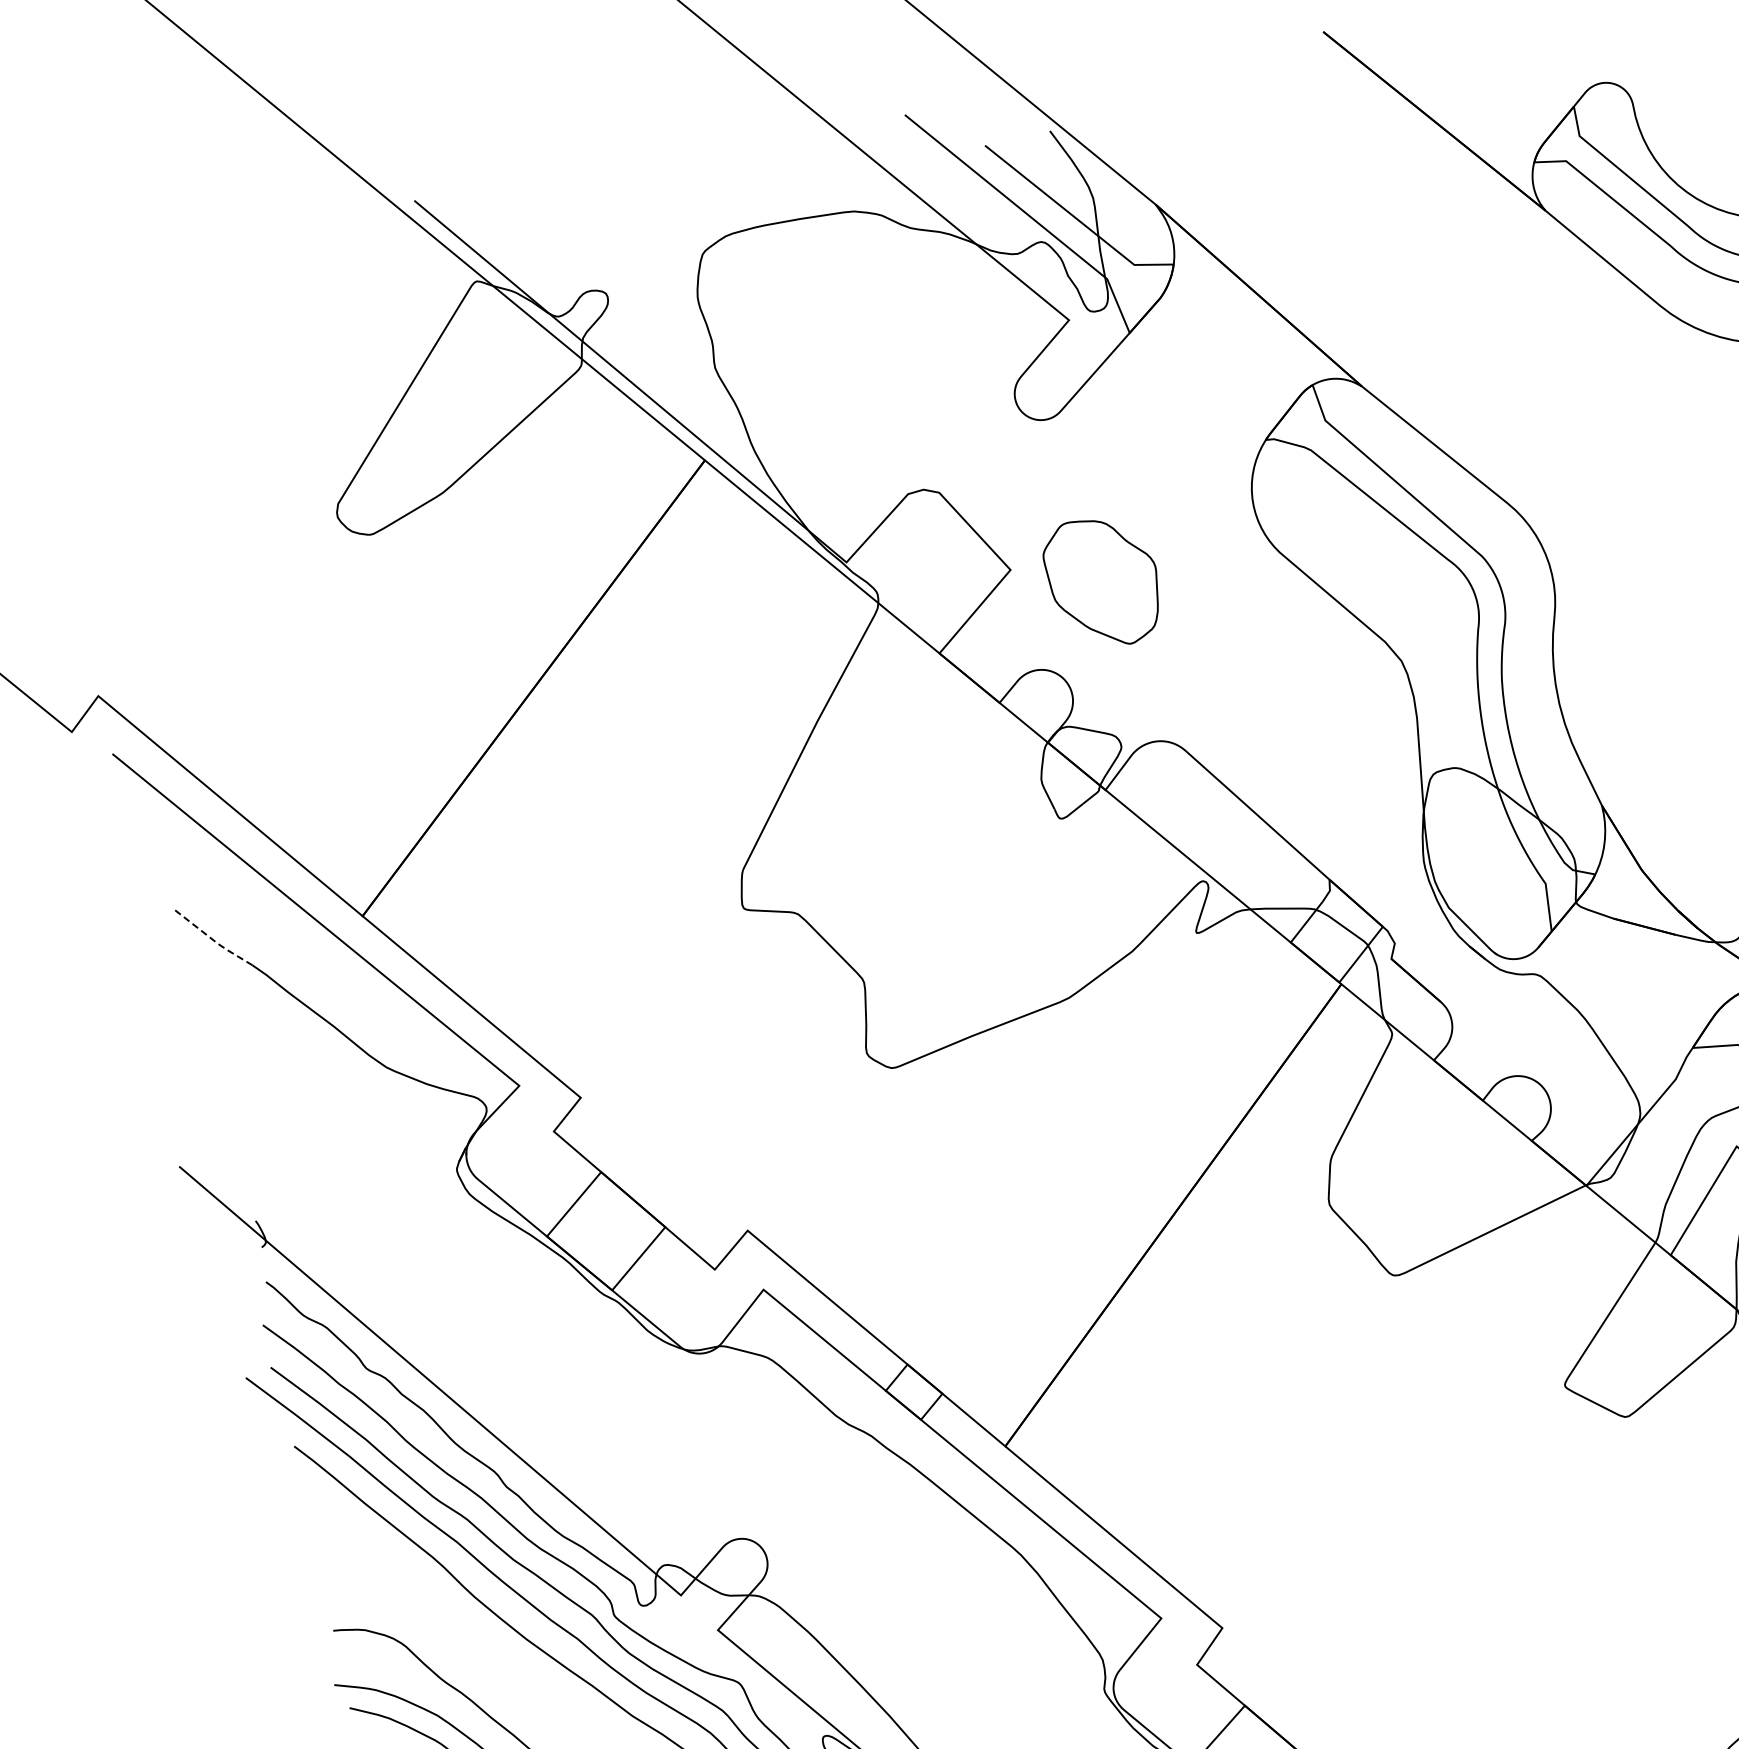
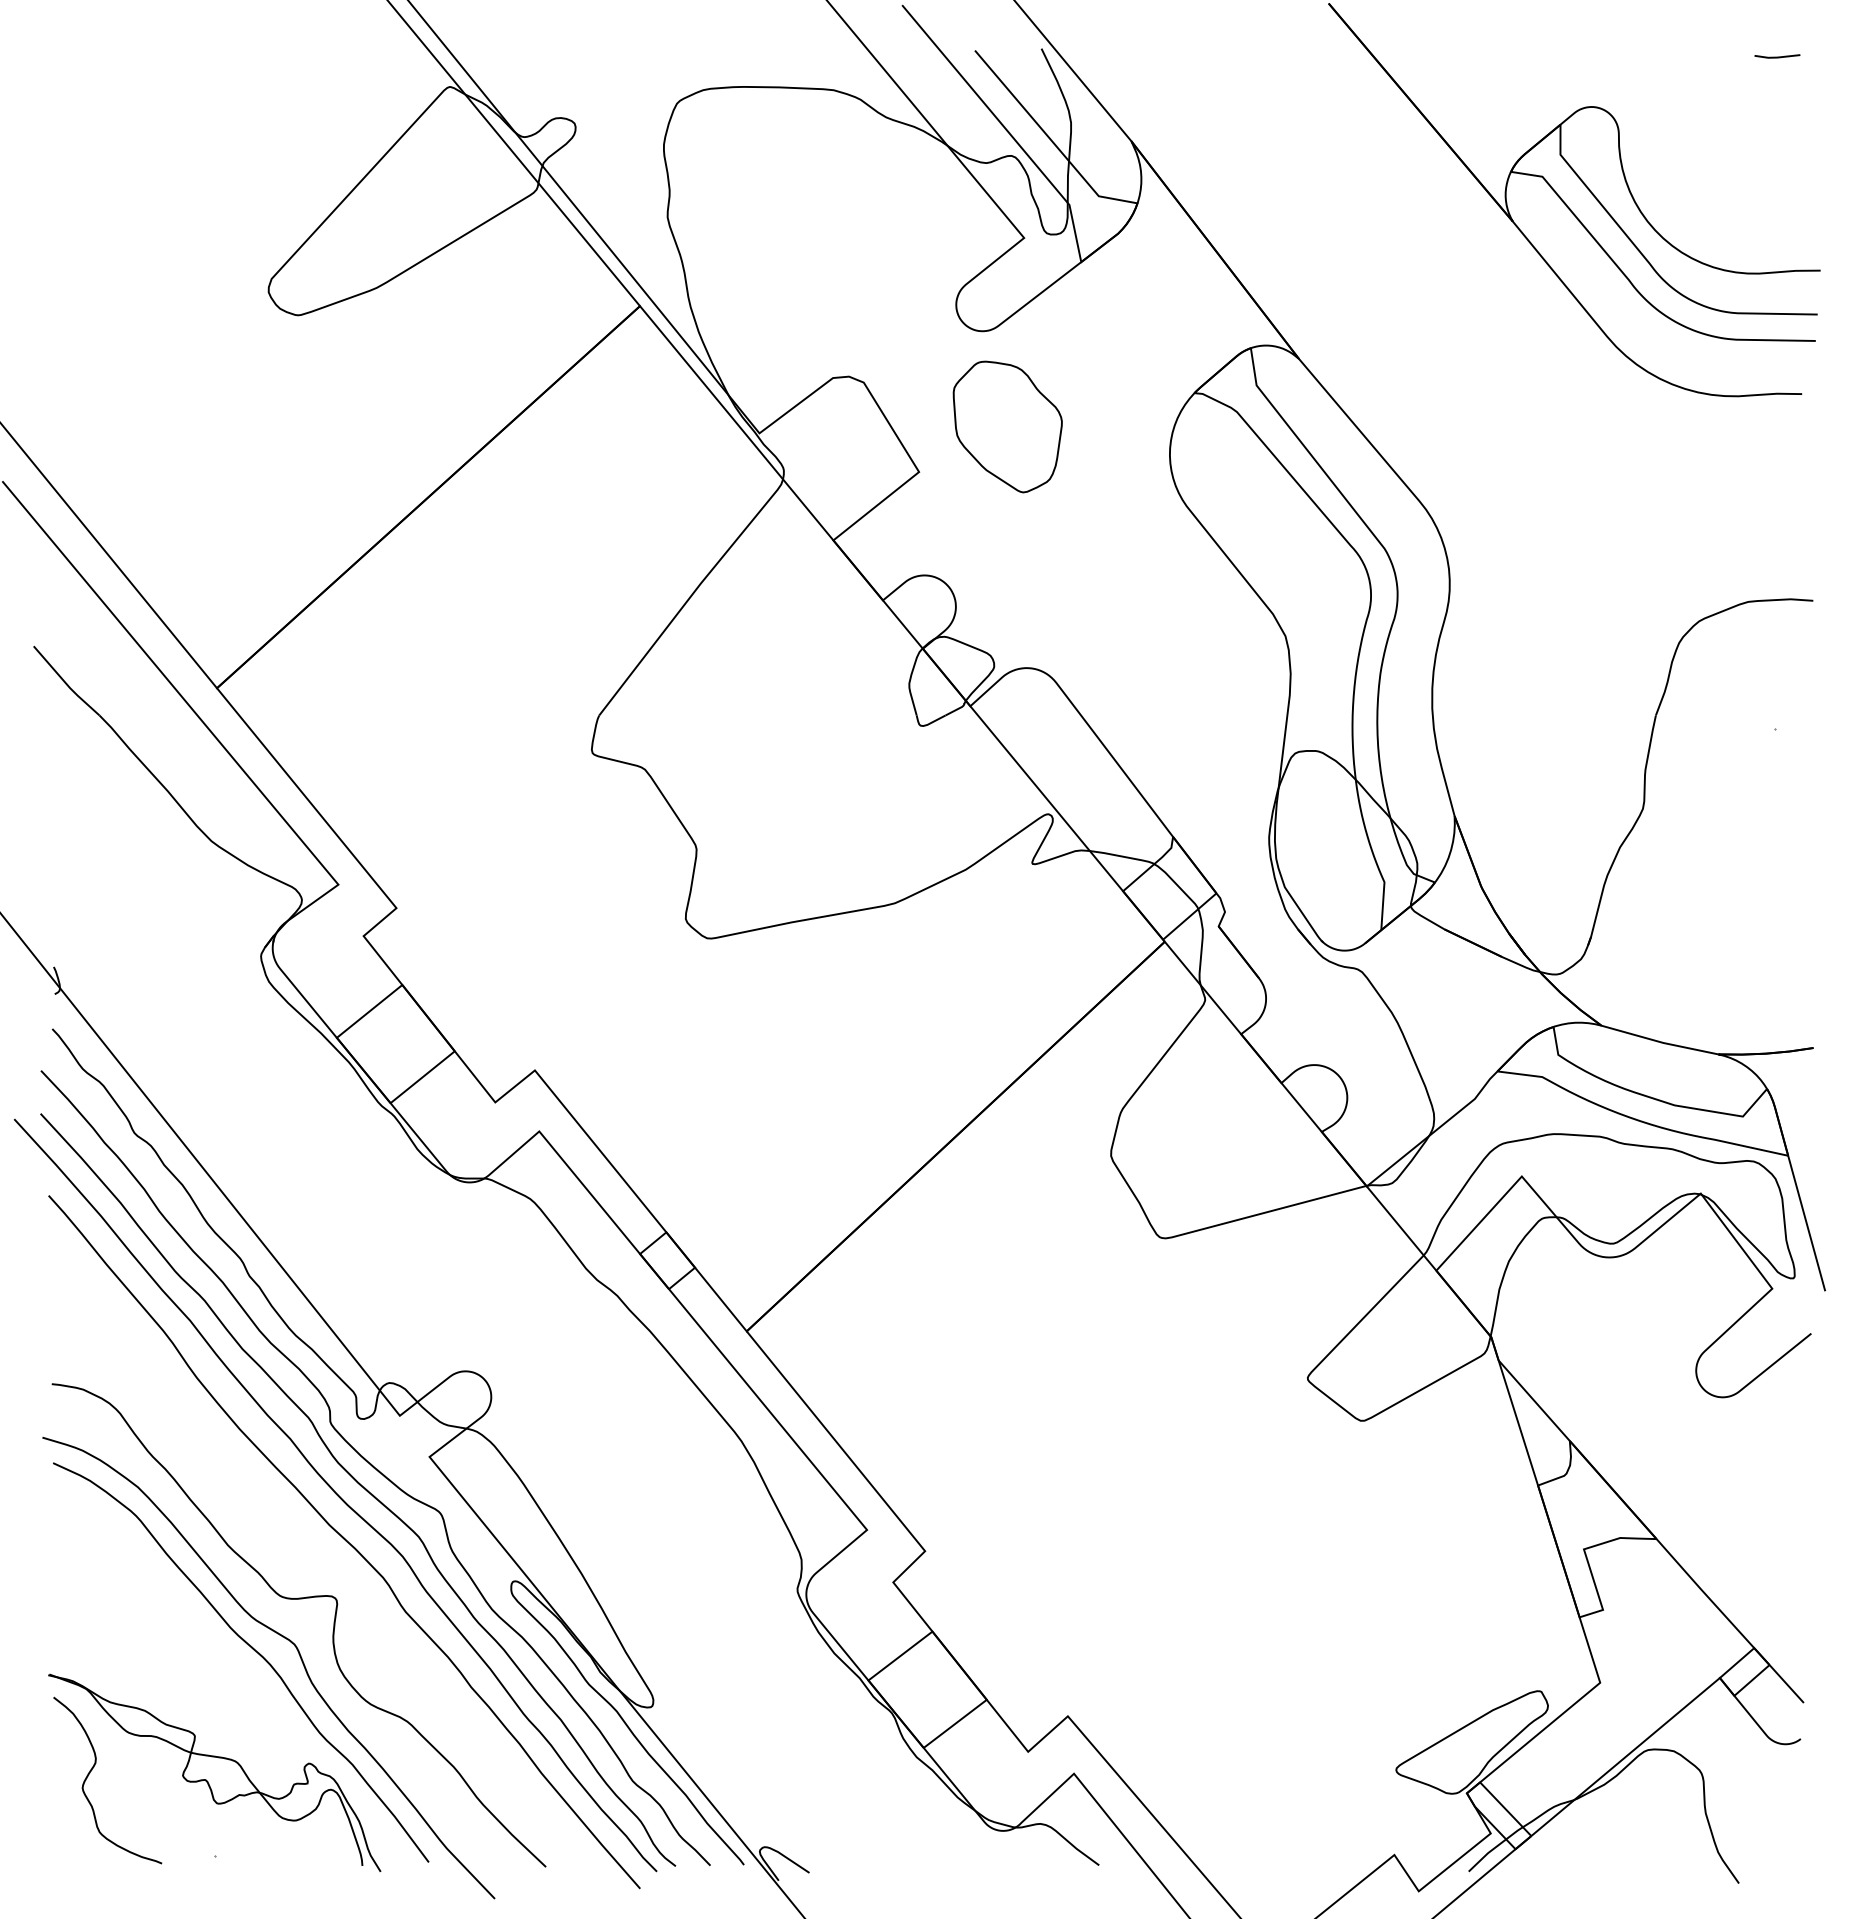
part: (1102, 582) -> (1007, 426), moved
line: (212, 939) -> (65, 682), dashed -> solid

